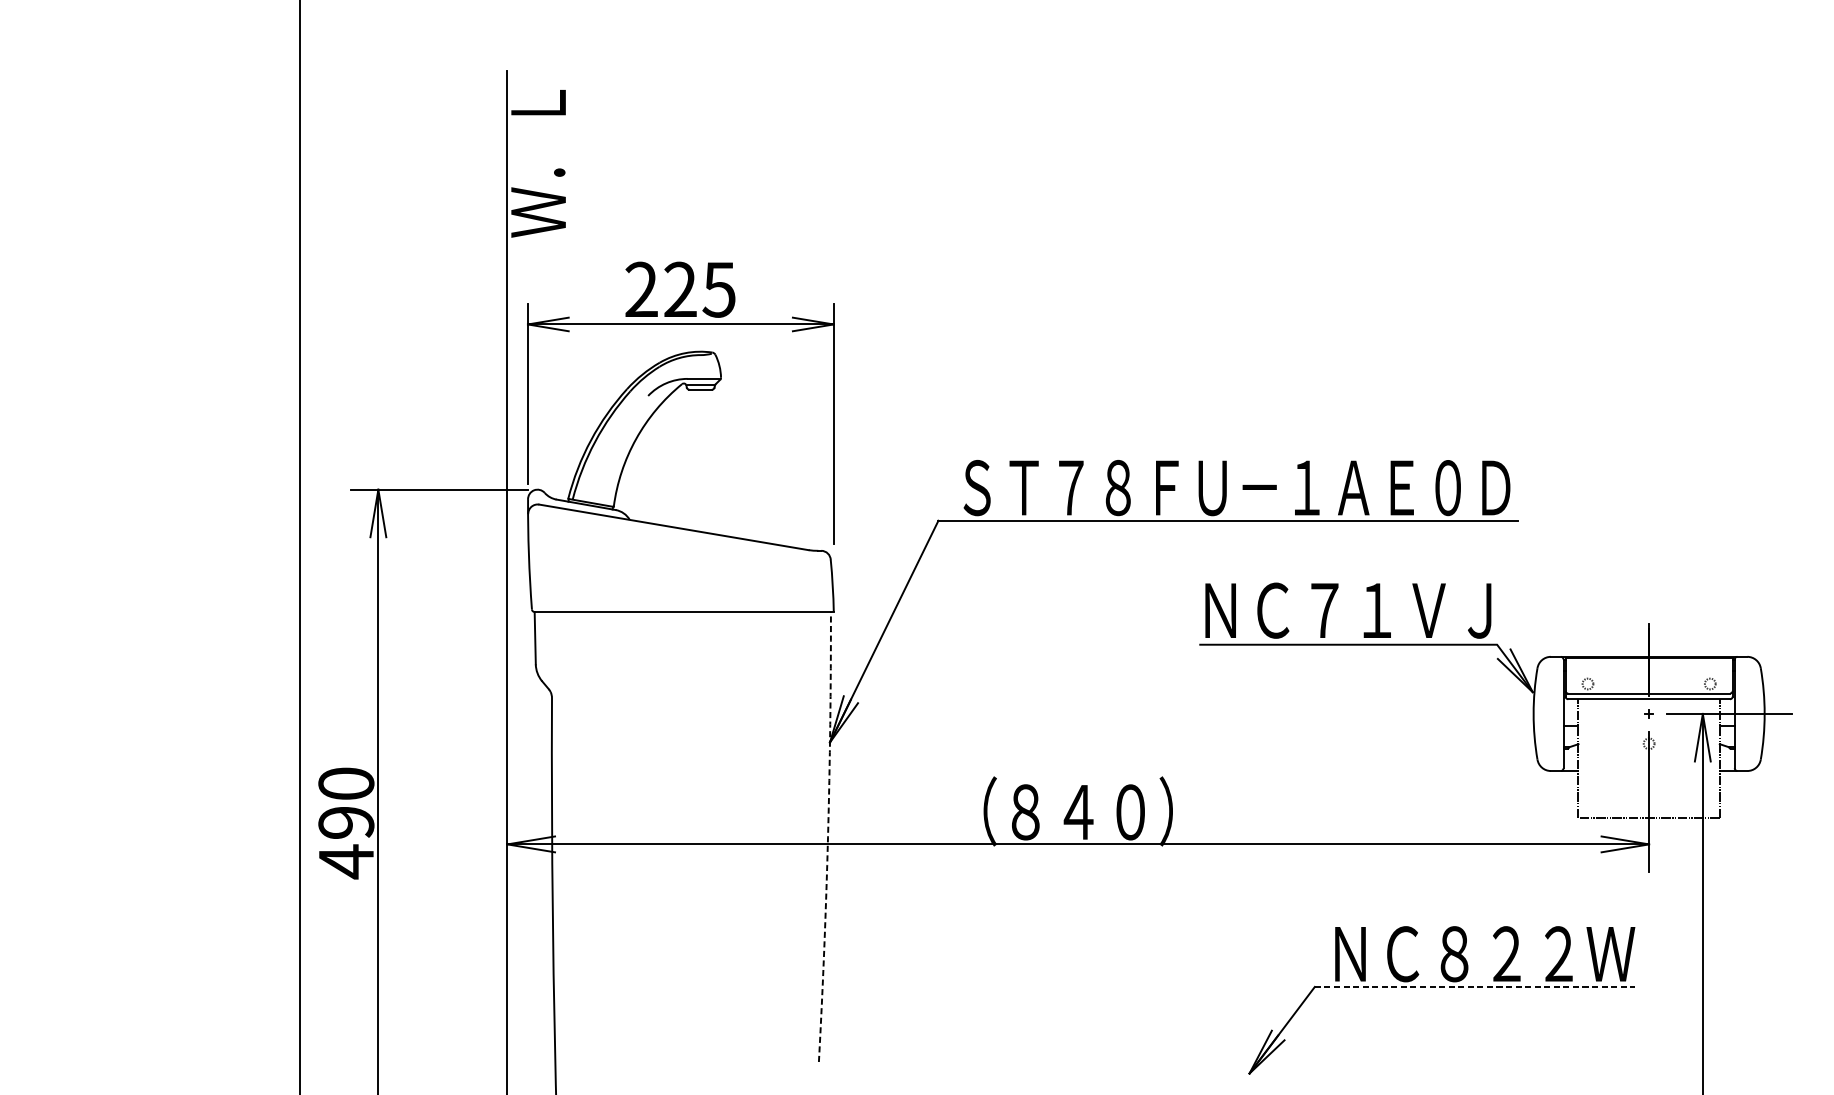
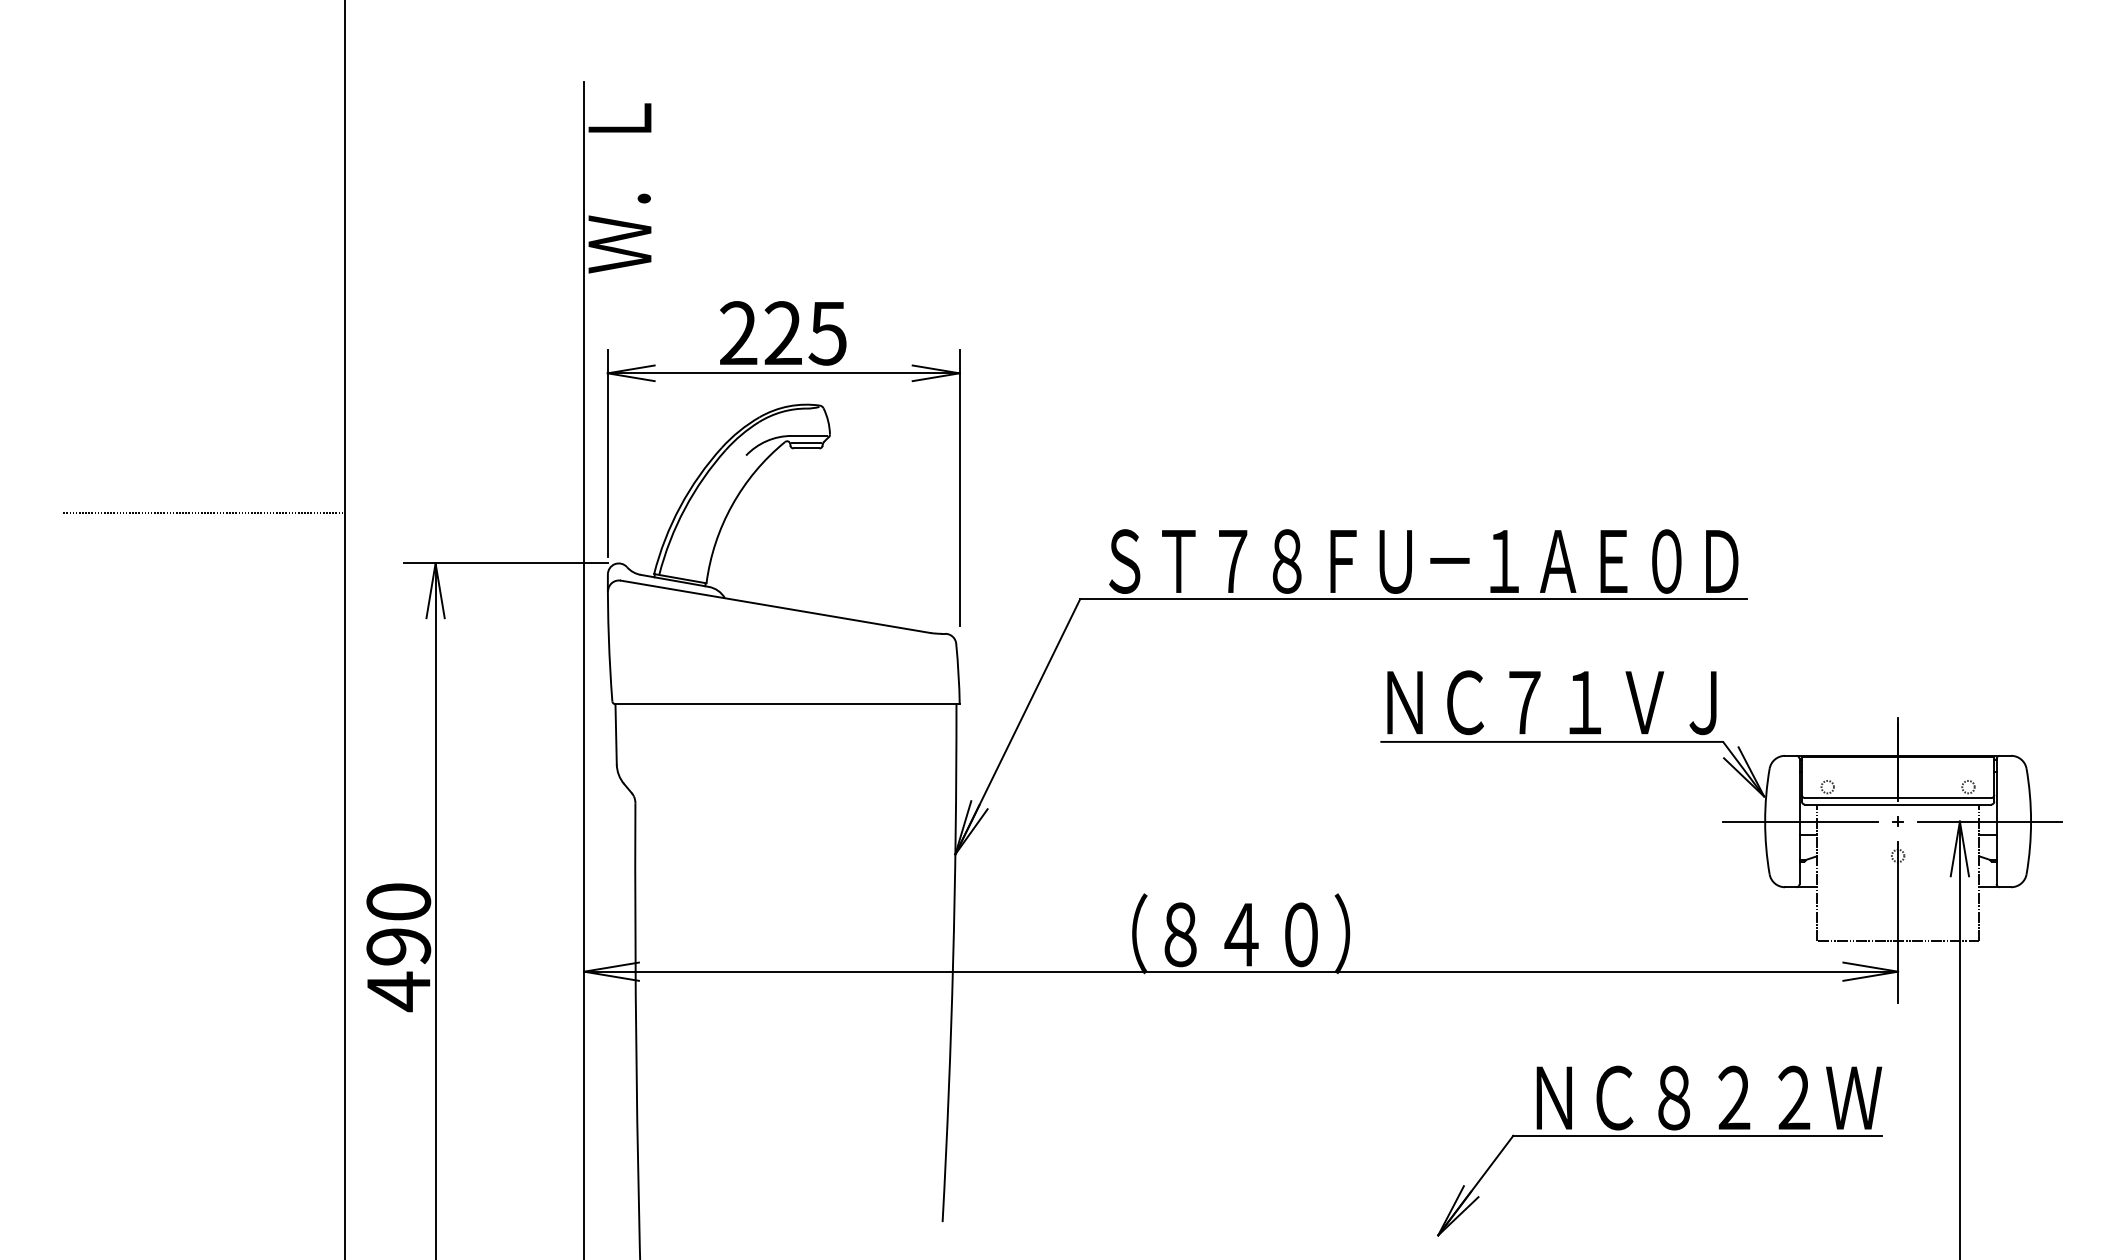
line: (176, 446) -> (203, 513), added
line: (1563, 713) -> (1799, 821), added
arc: (828, 837) -> (953, 963), dashed -> solid
line: (1475, 986) -> (1698, 1135), dashed -> solid

